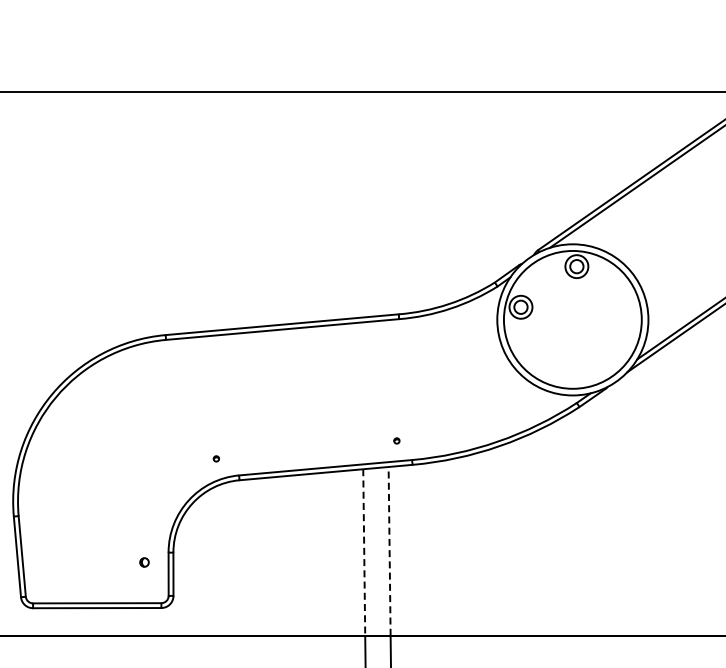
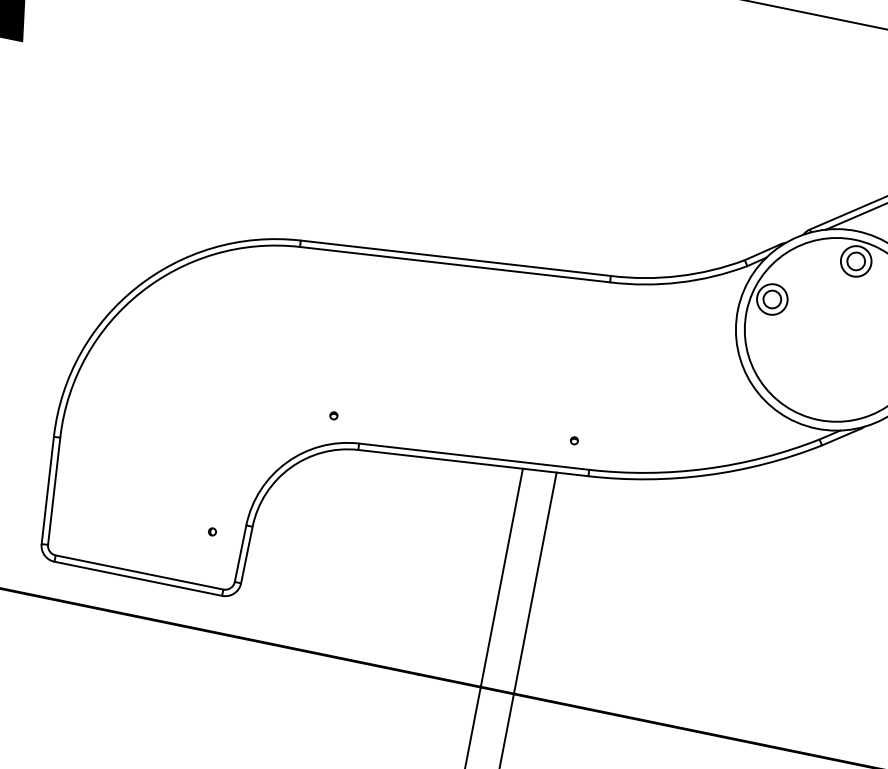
line: (389, 550) -> (535, 581), dashed -> solid
line: (364, 553) -> (501, 579), dashed -> solid
part: (144, 562) -> (212, 531), size x0.62

